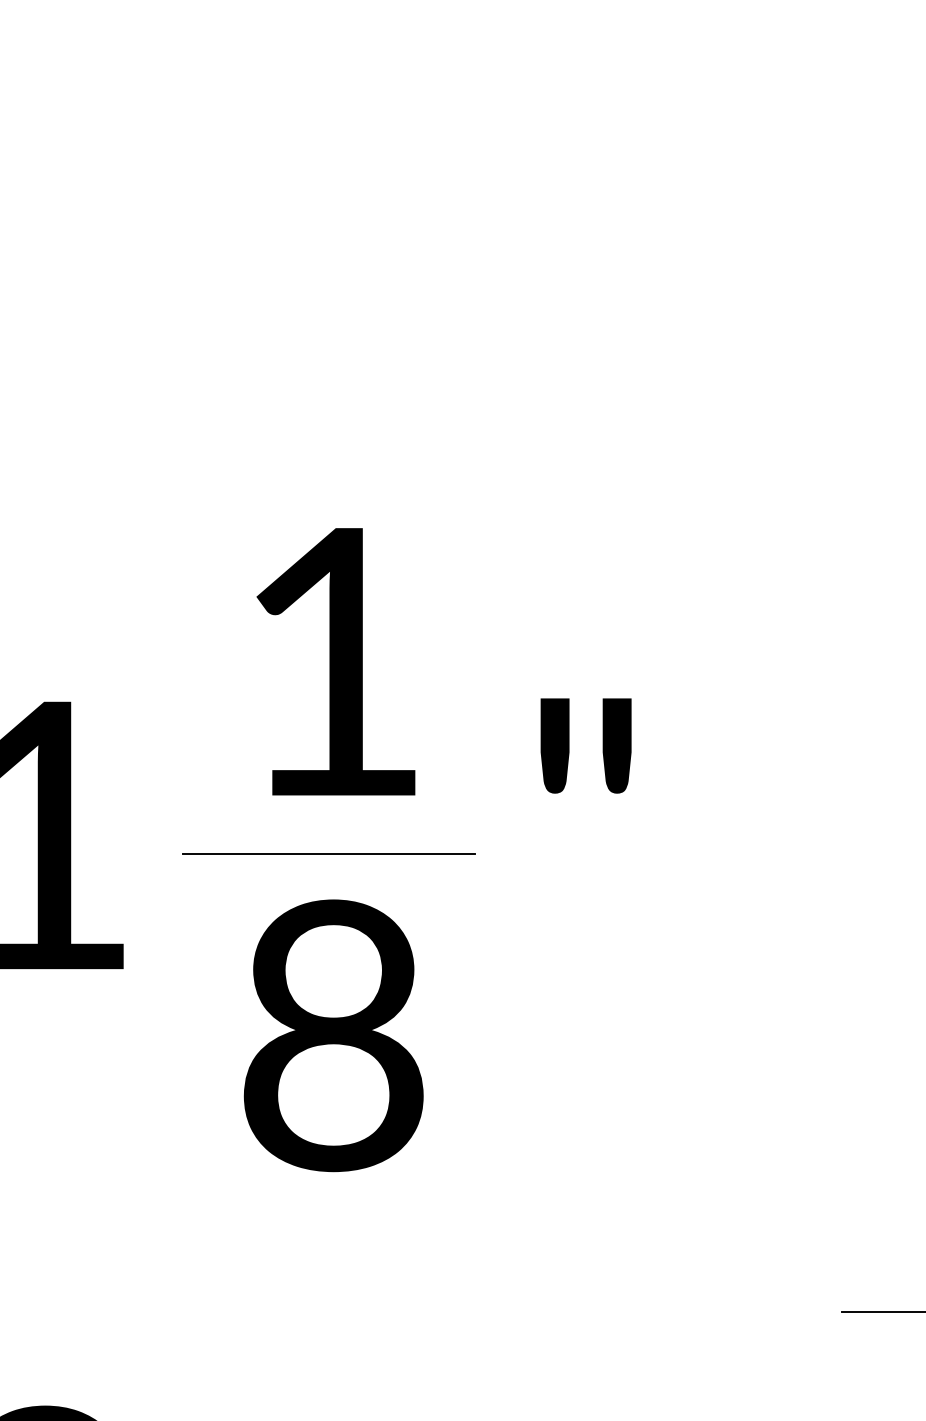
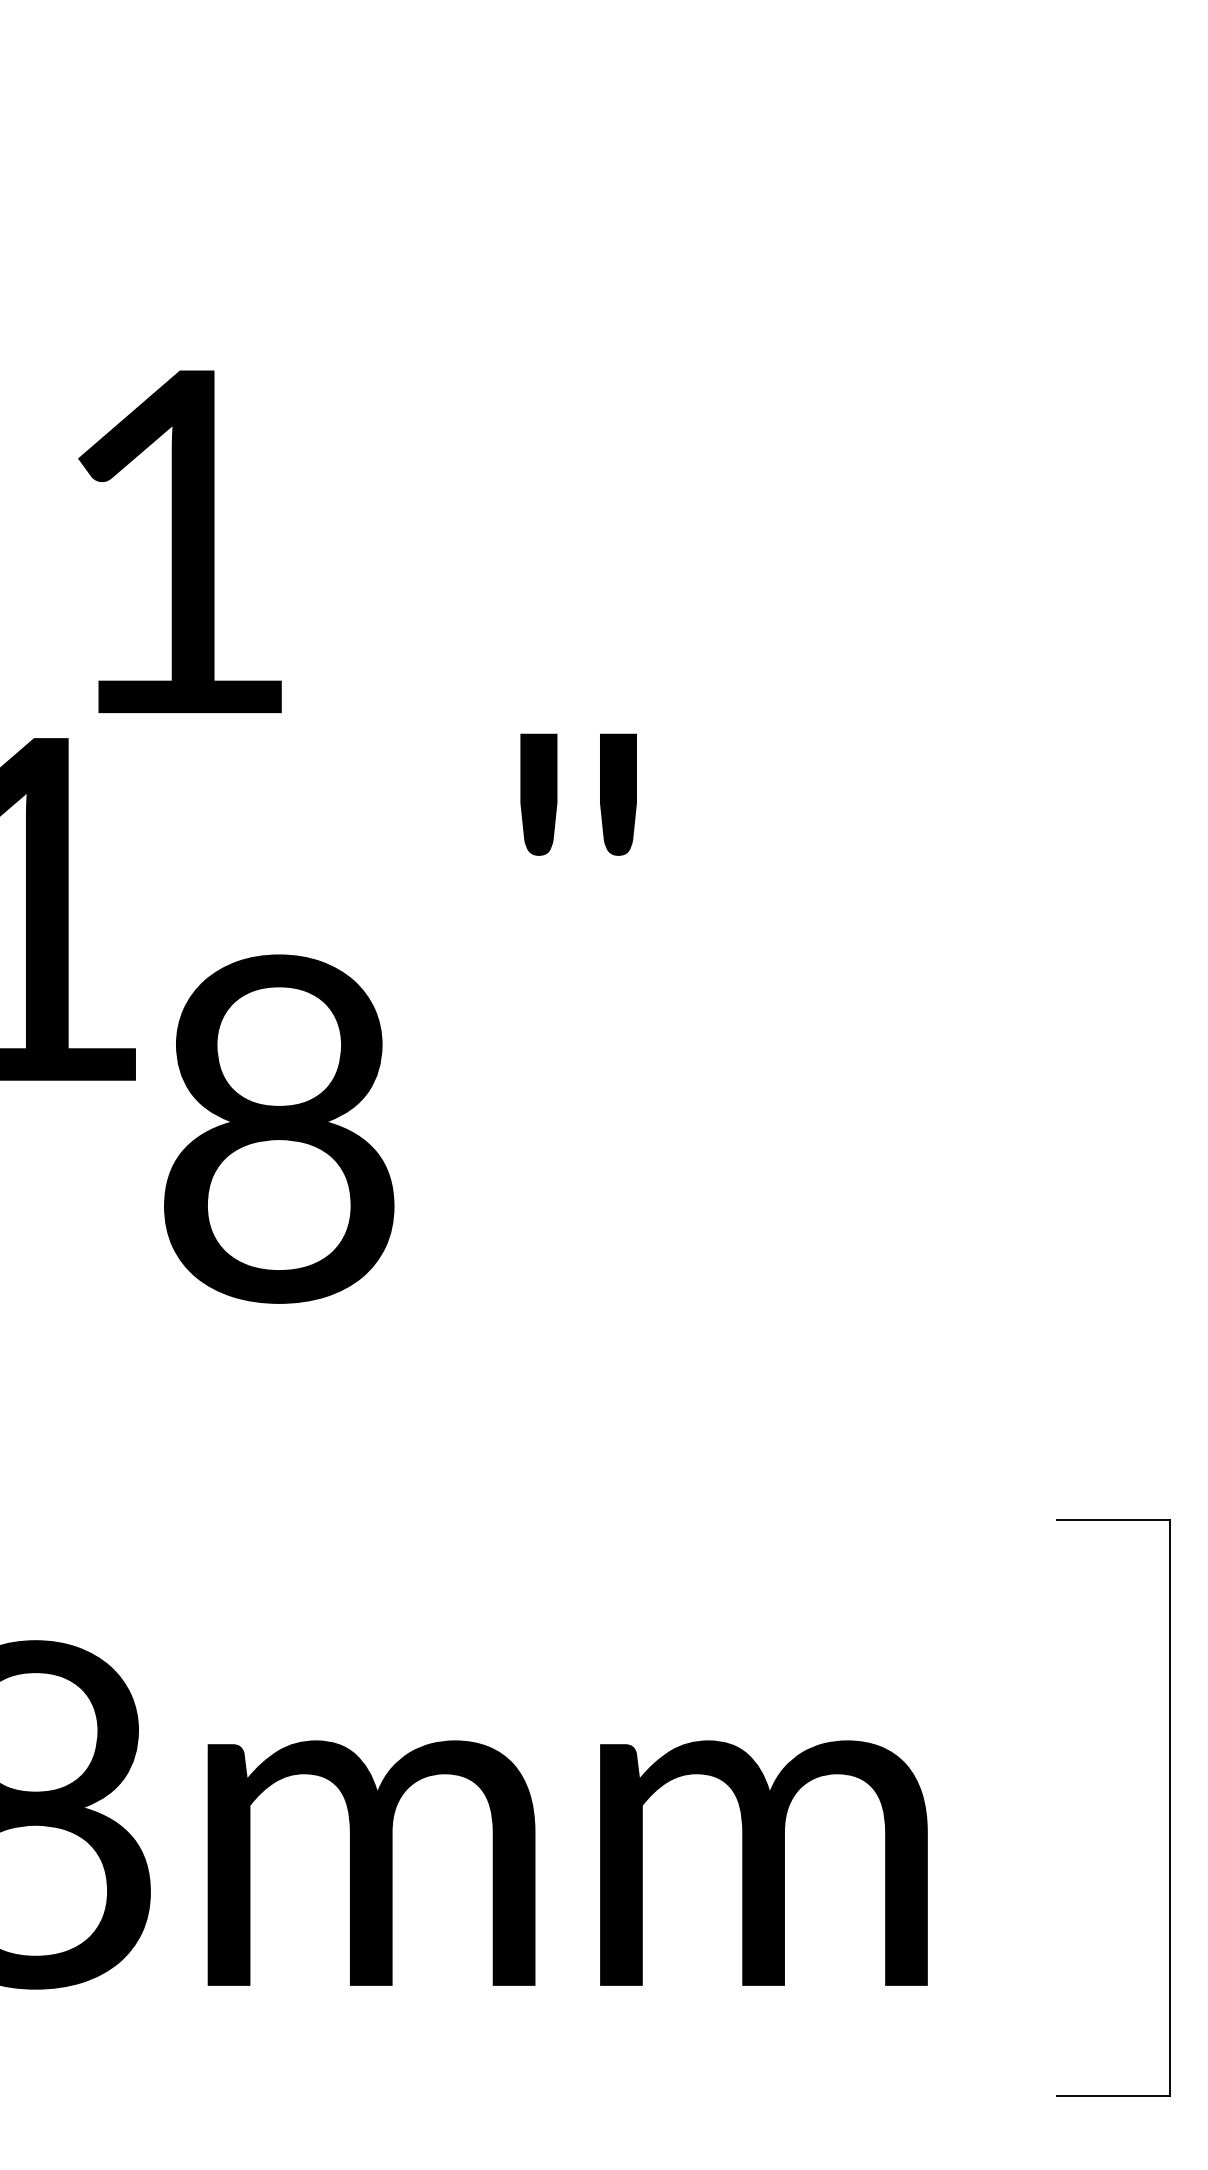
text: (335, 661) -> (179, 541), moved
text: (585, 745) -> (578, 794), moved
line: (329, 853) -> (399, 932), removed
text: (333, 1035) -> (279, 1128), moved

